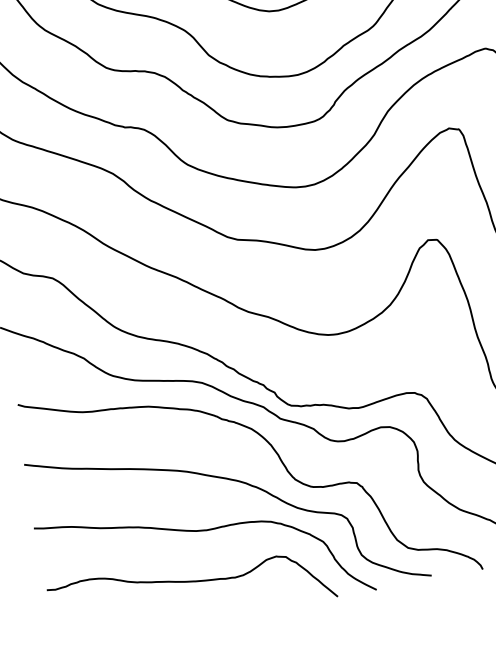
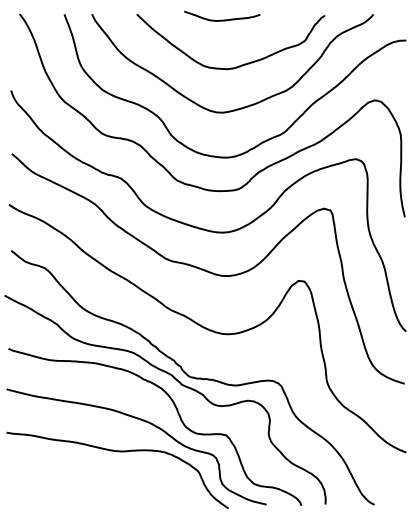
curve: (192, 583) -> (106, 485), removed

